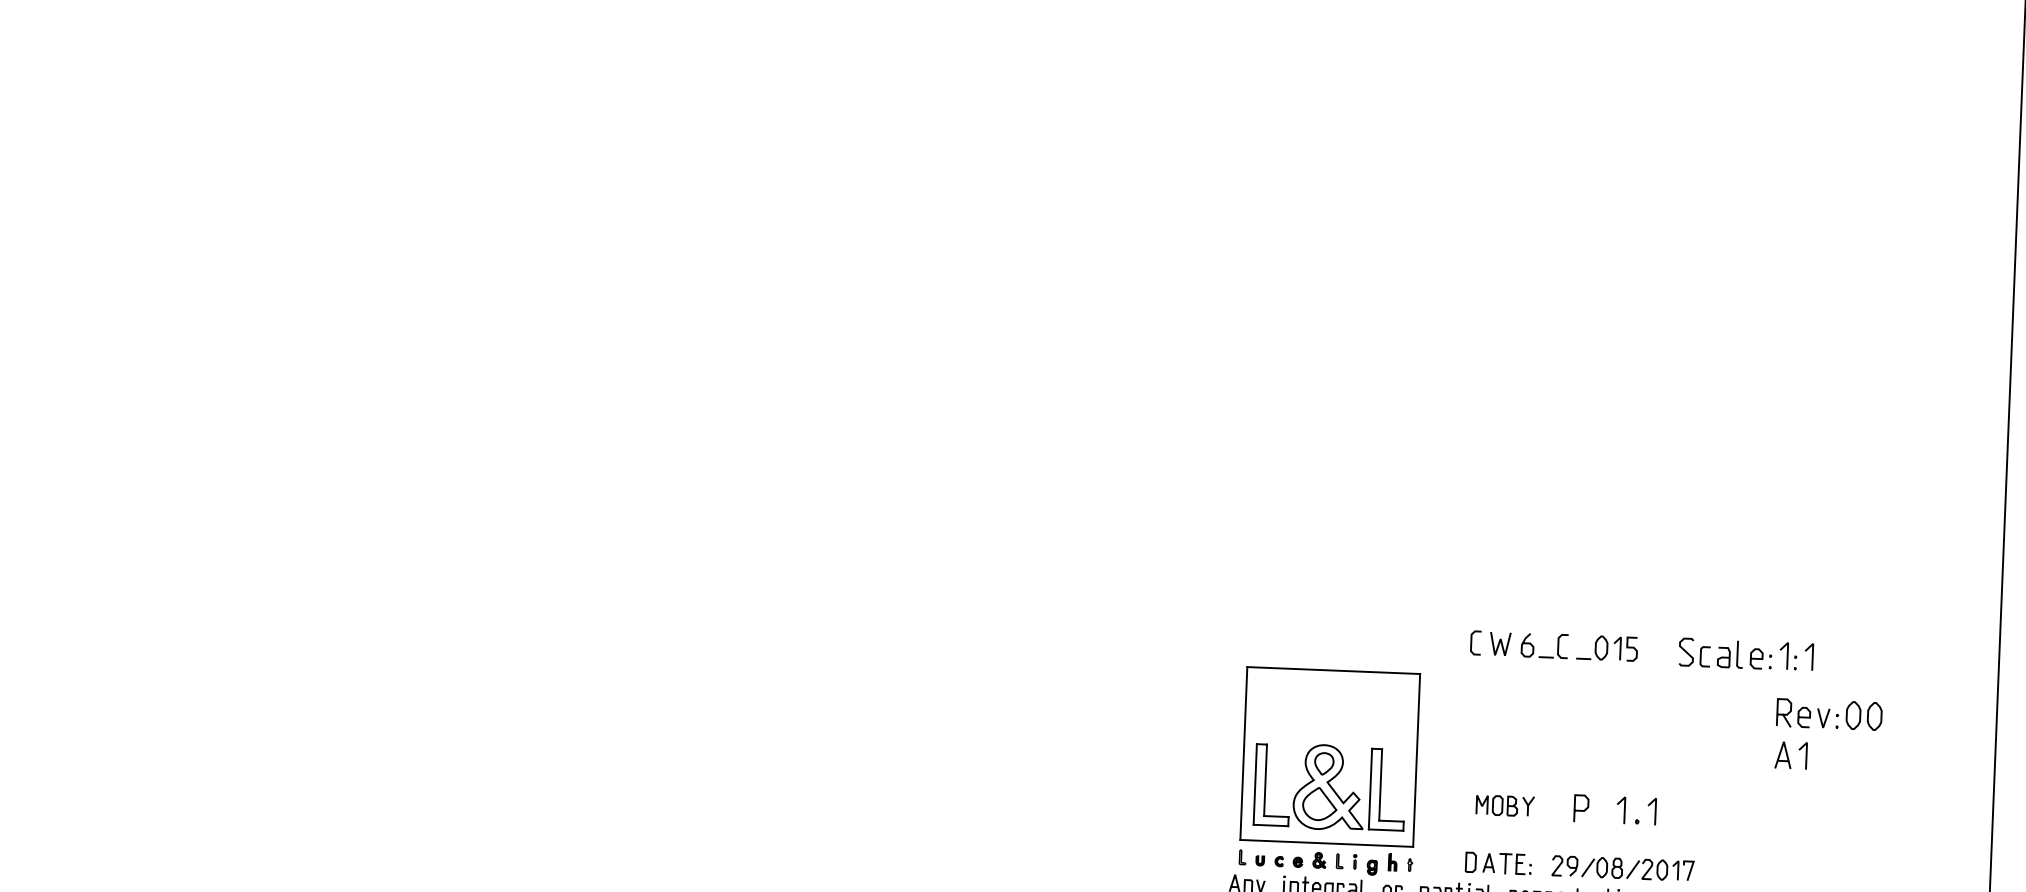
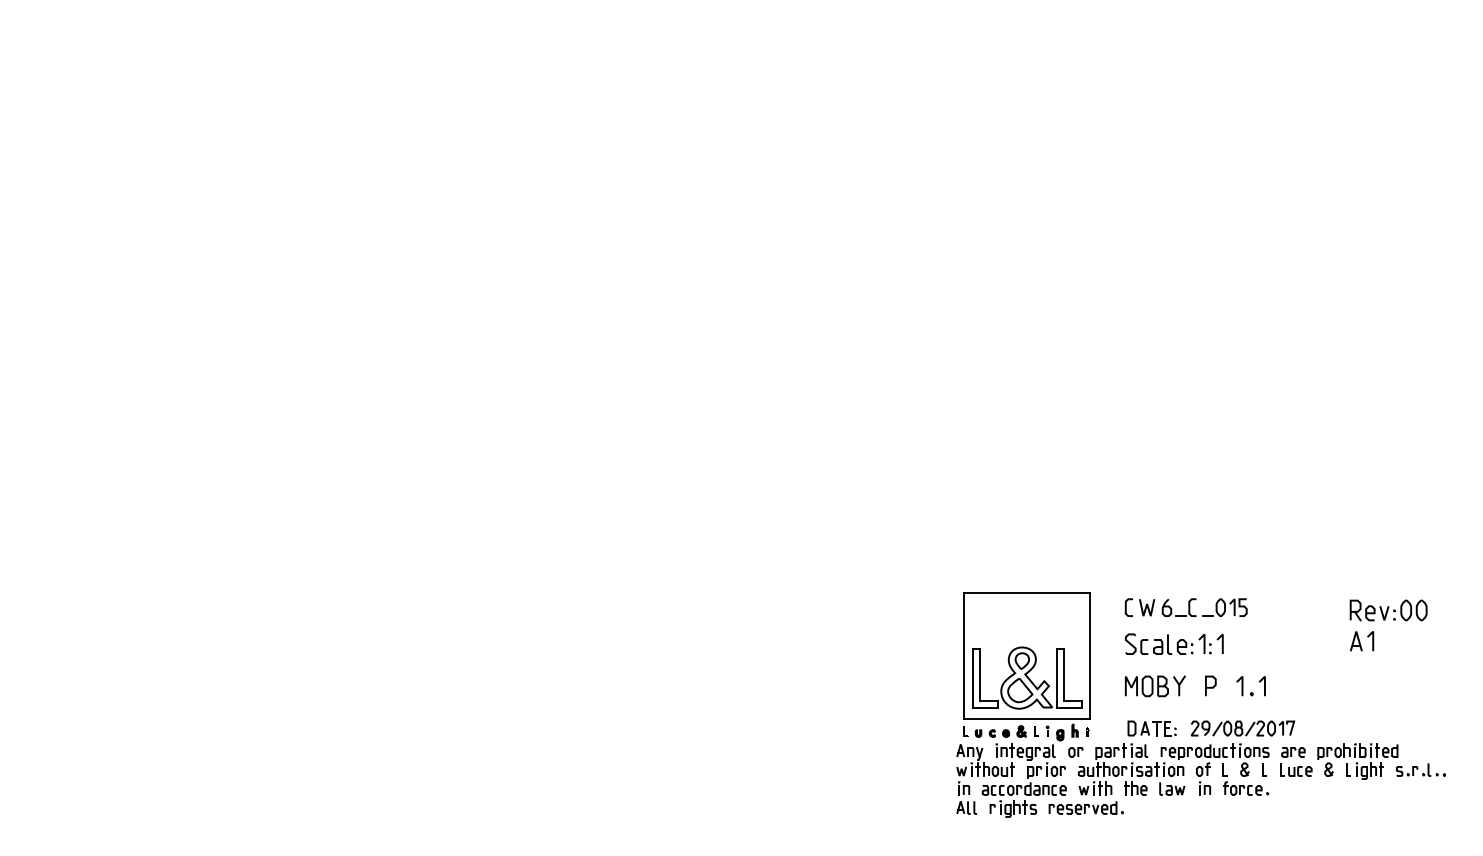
part: (1553, 645) -> (1185, 607), moved
part: (1745, 653) -> (1173, 643), moved
part: (1504, 805) -> (1154, 686), size x1.43

